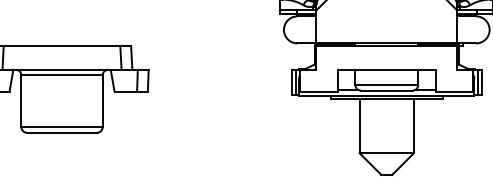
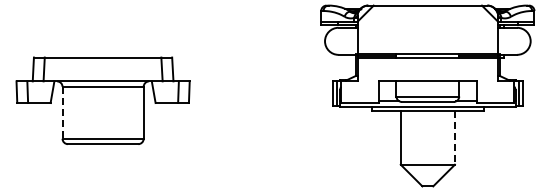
line: (21, 101) -> (62, 112), solid -> dashed
line: (413, 127) -> (454, 138), solid -> dashed

